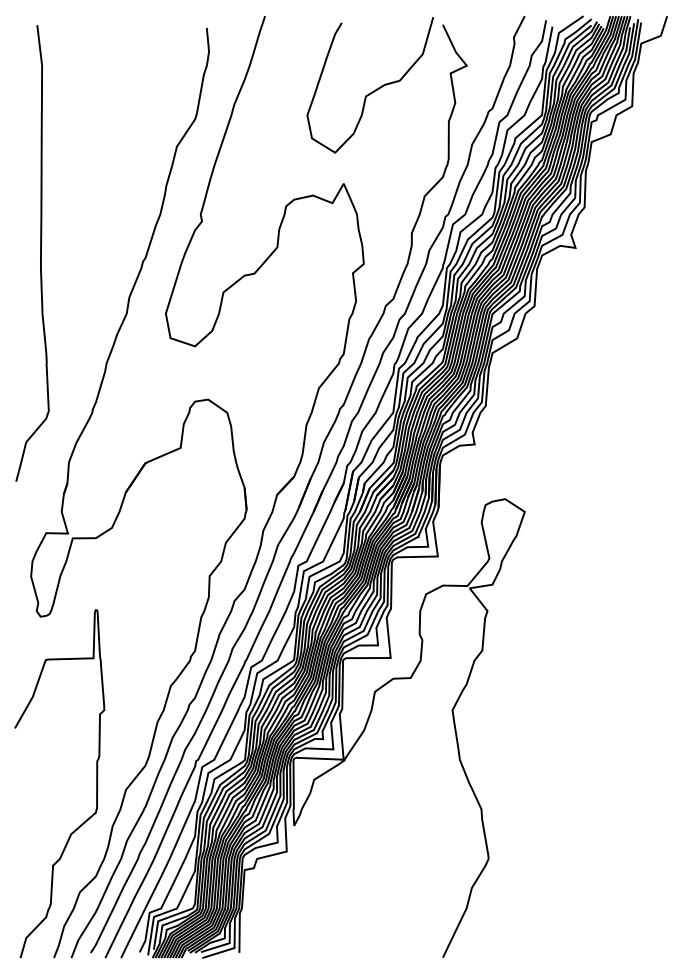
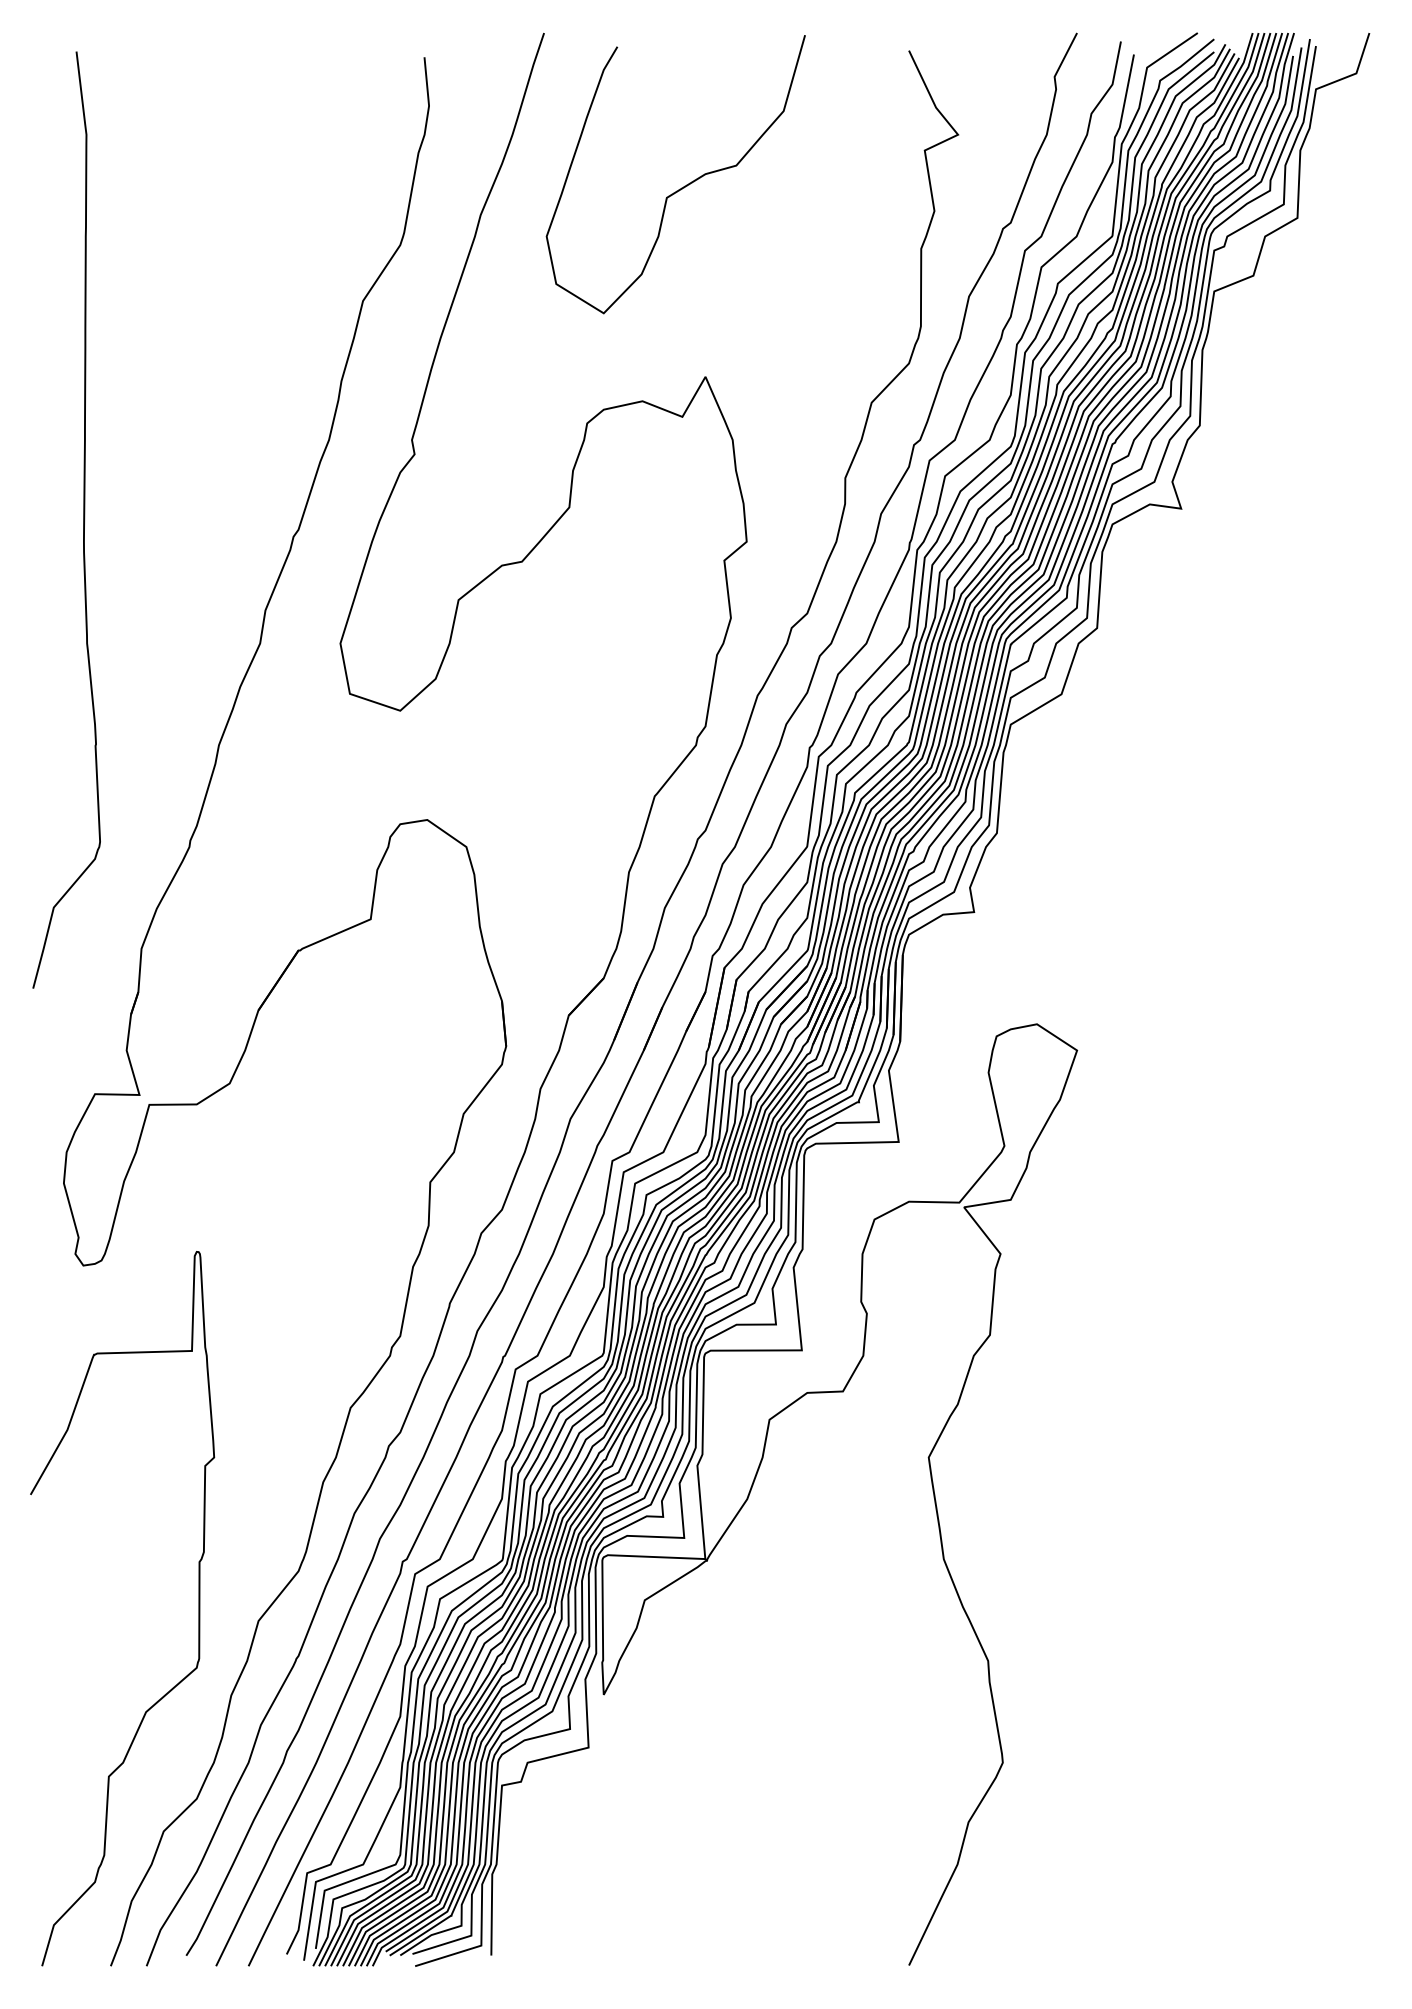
curve: (373, 90) -> (682, 185), moved

